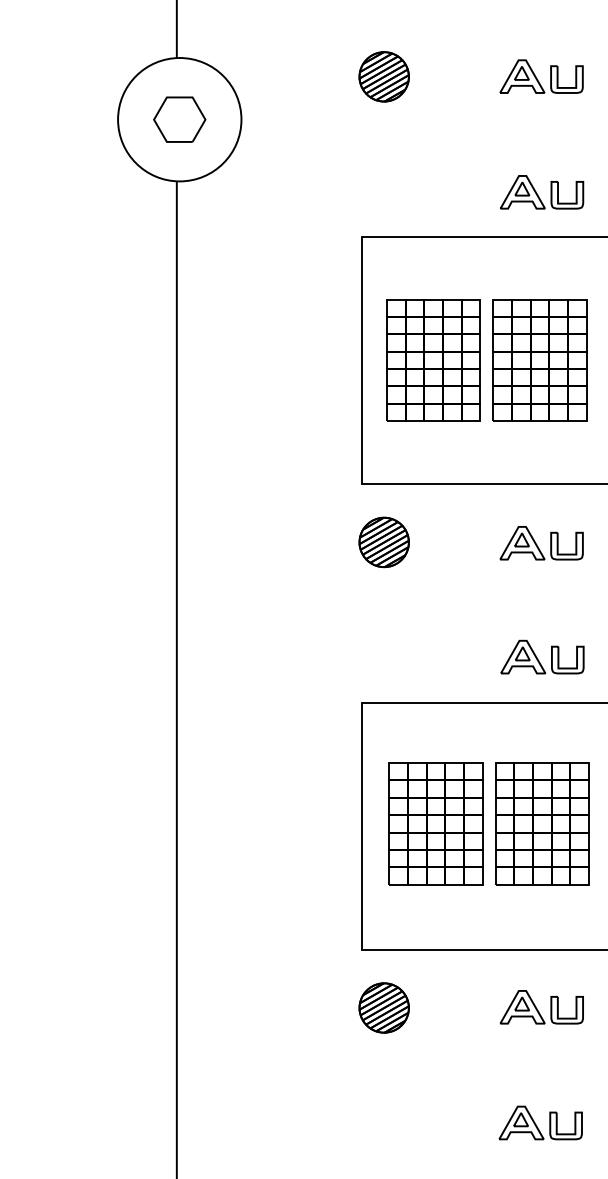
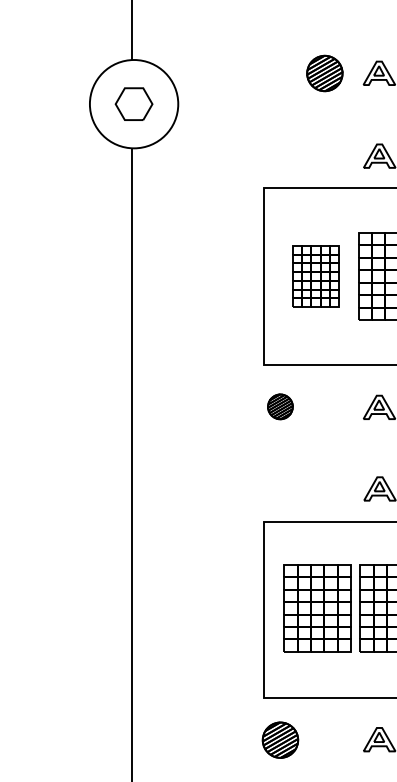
part: (383, 76) -> (324, 73), moved
part: (433, 360) -> (315, 276), size x0.7
part: (383, 542) -> (279, 406), size x0.7

